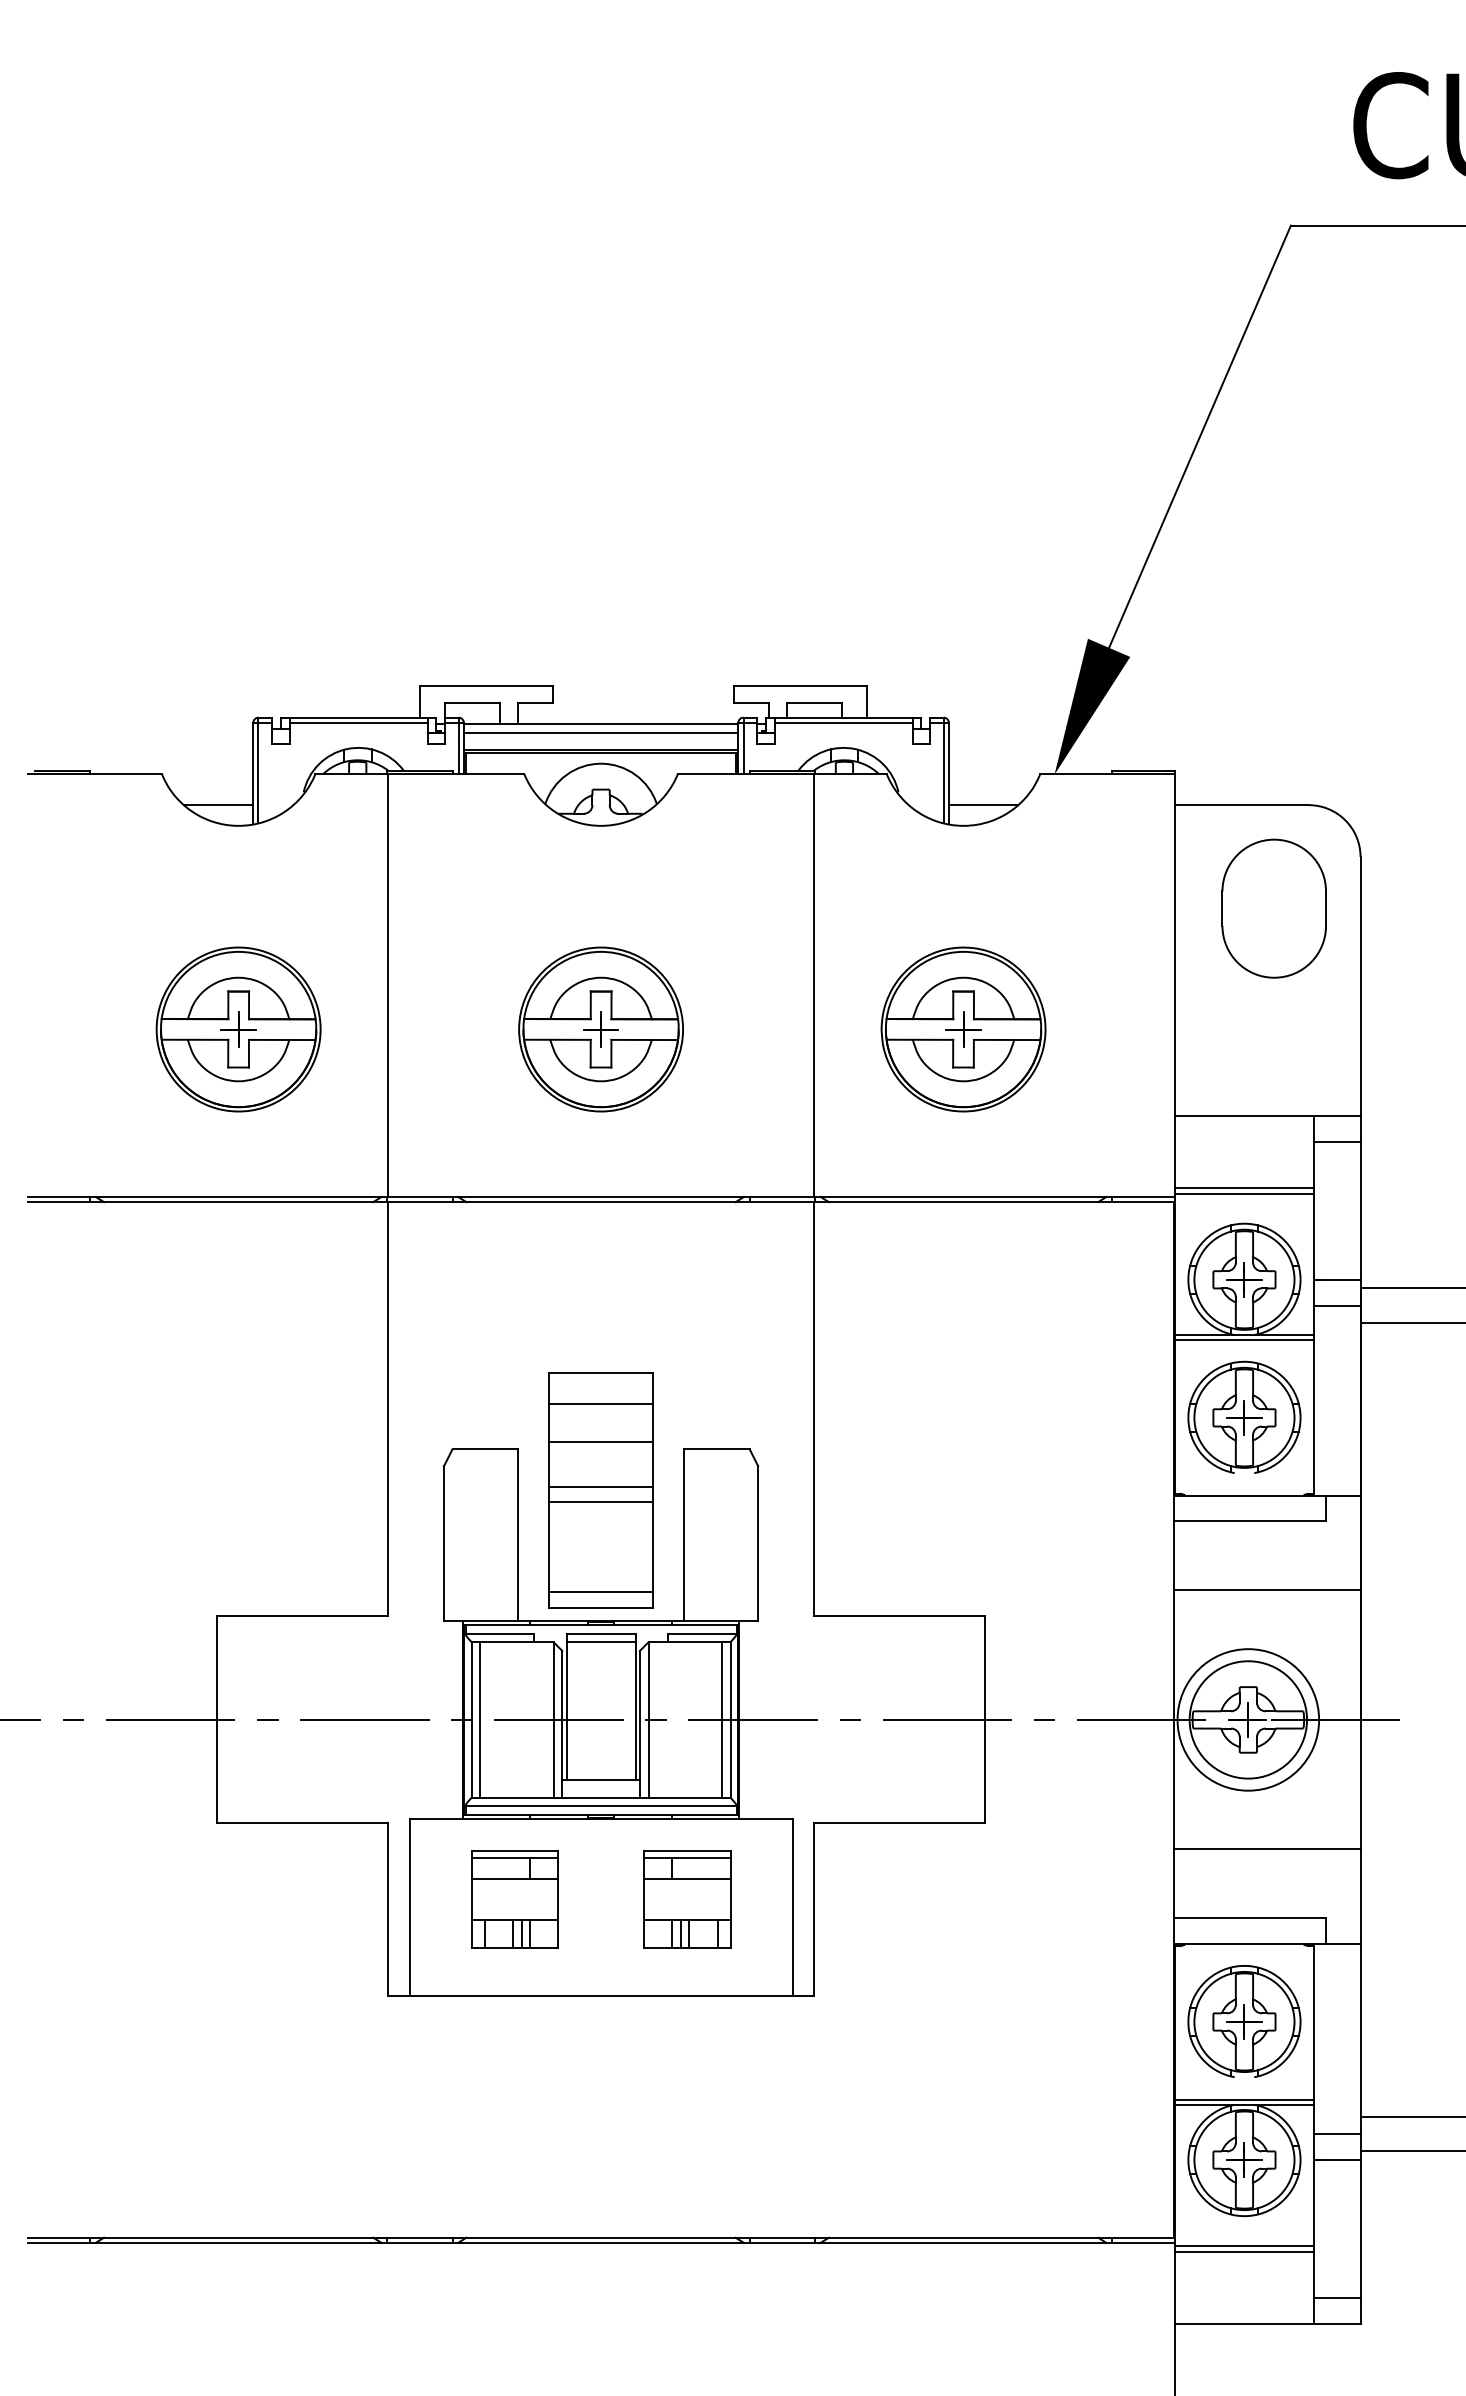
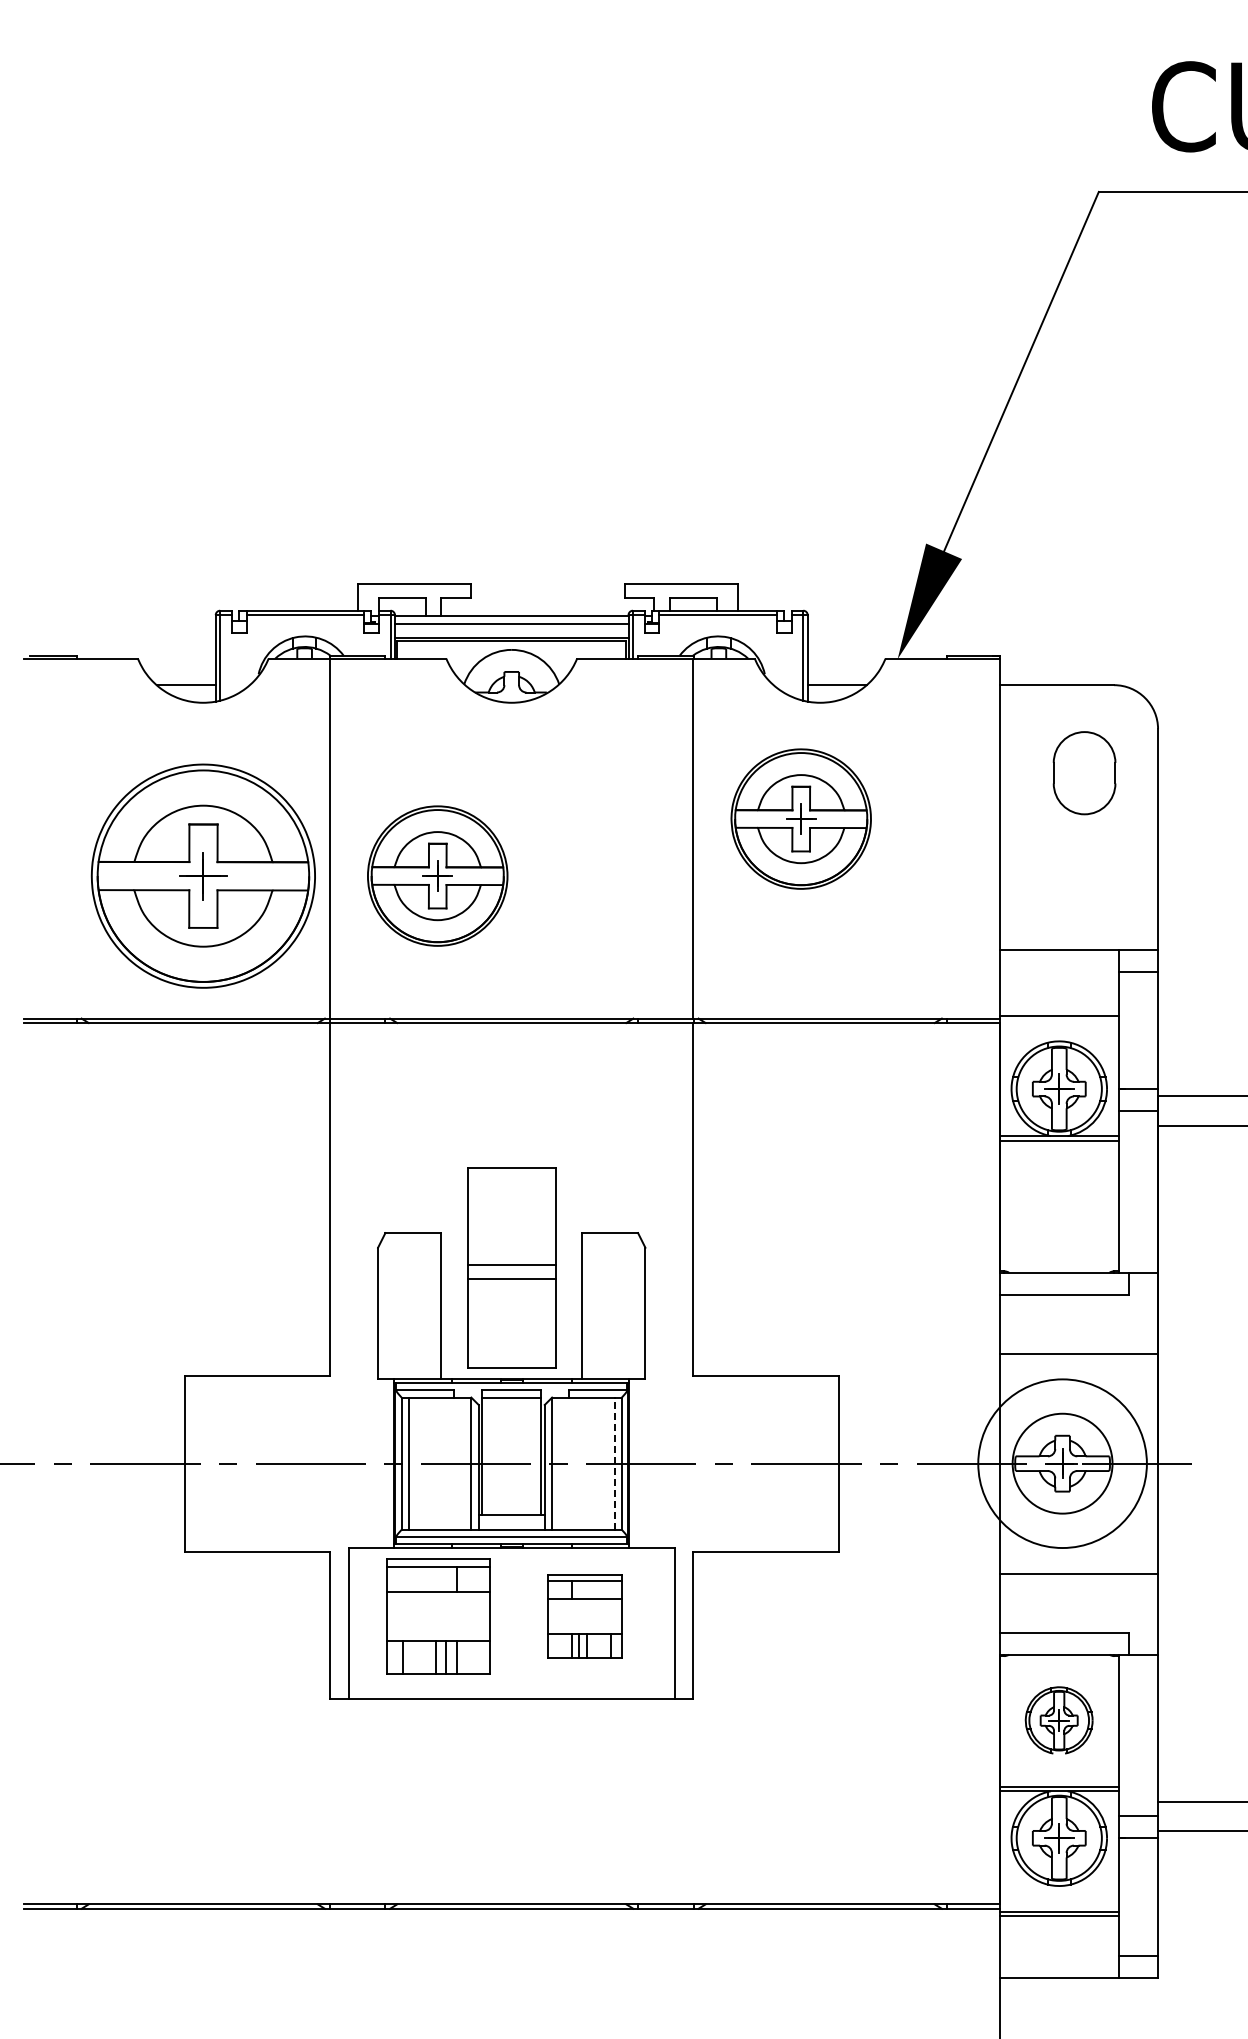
part: (1274, 907) -> (1084, 772), size x0.7
part: (237, 1028) -> (202, 875), size x1.6
part: (600, 1028) -> (437, 875), moved
part: (962, 1028) -> (800, 818), moved
line: (1243, 1188) -> (1058, 1011), removed
line: (600, 1403) -> (511, 1194), removed
part: (1243, 1417) -> (1058, 1206), removed
line: (600, 1442) -> (511, 1227), removed
line: (600, 1592) -> (511, 1355), removed
line: (721, 1719) -> (614, 1463), solid -> dashed
circle: (1248, 1719) -> (1062, 1463), size x1.4
part: (515, 1899) -> (438, 1616), size x1.4
part: (1243, 2021) -> (1058, 1720), size x0.7

